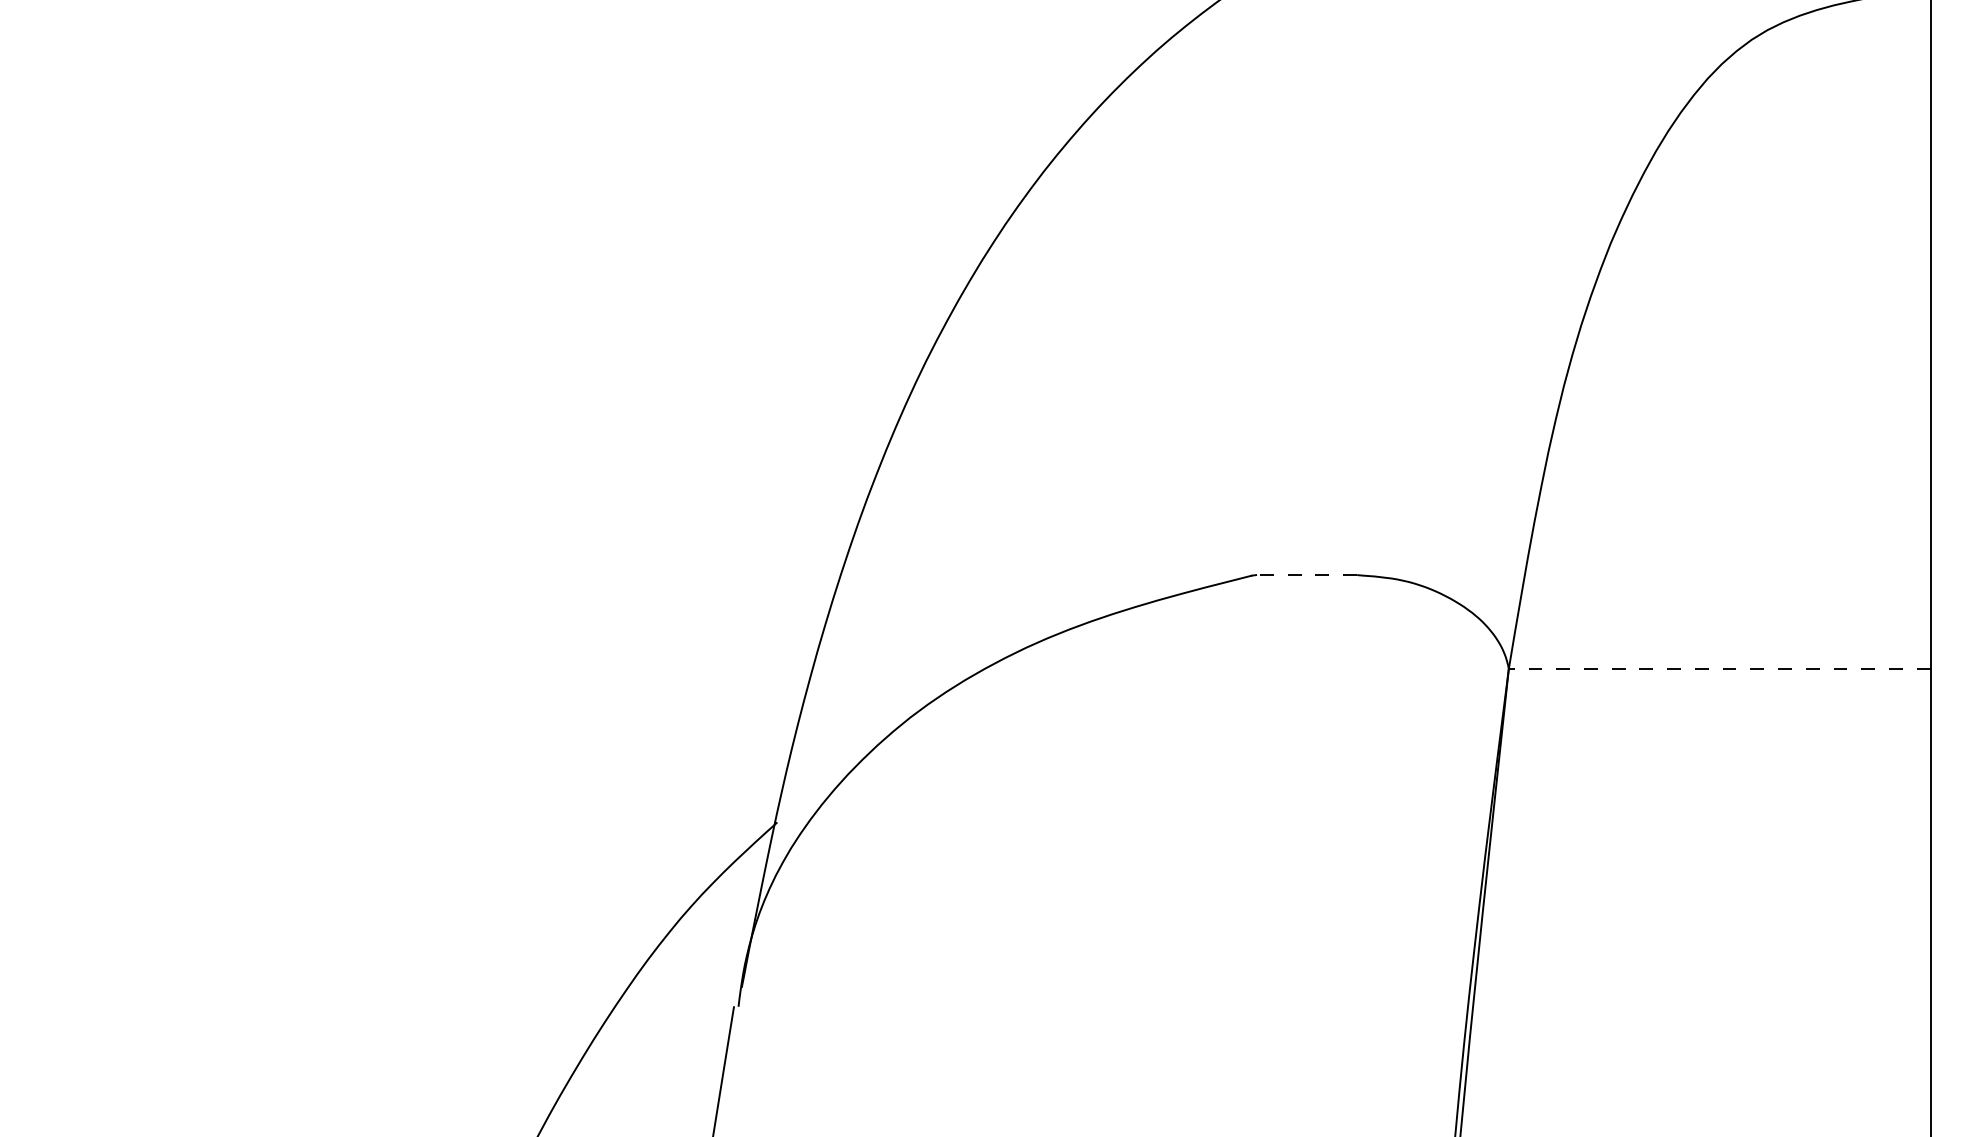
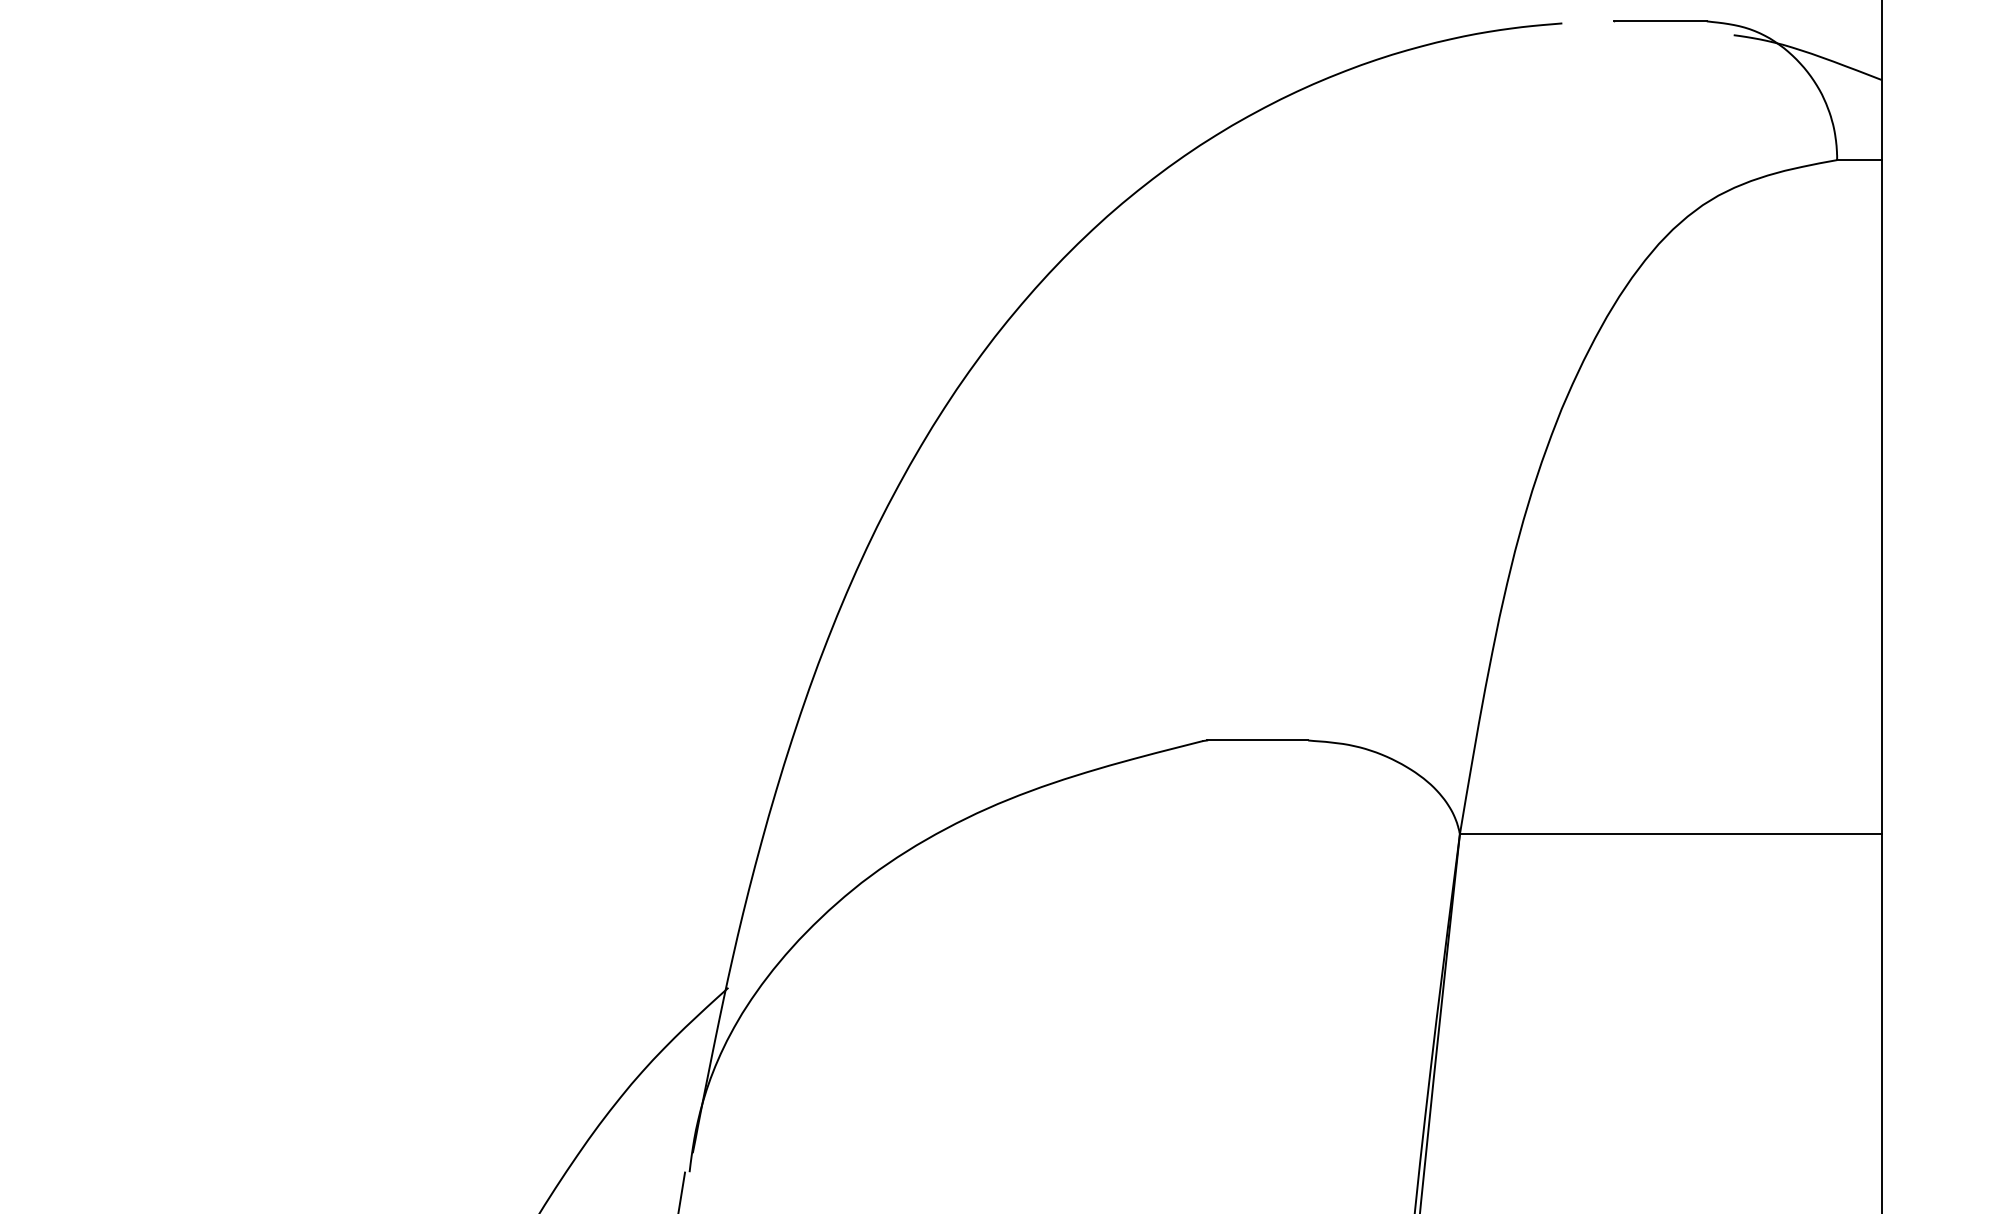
line: (1306, 575) -> (1257, 740), dashed -> solid
line: (1719, 669) -> (1670, 834), dashed -> solid

